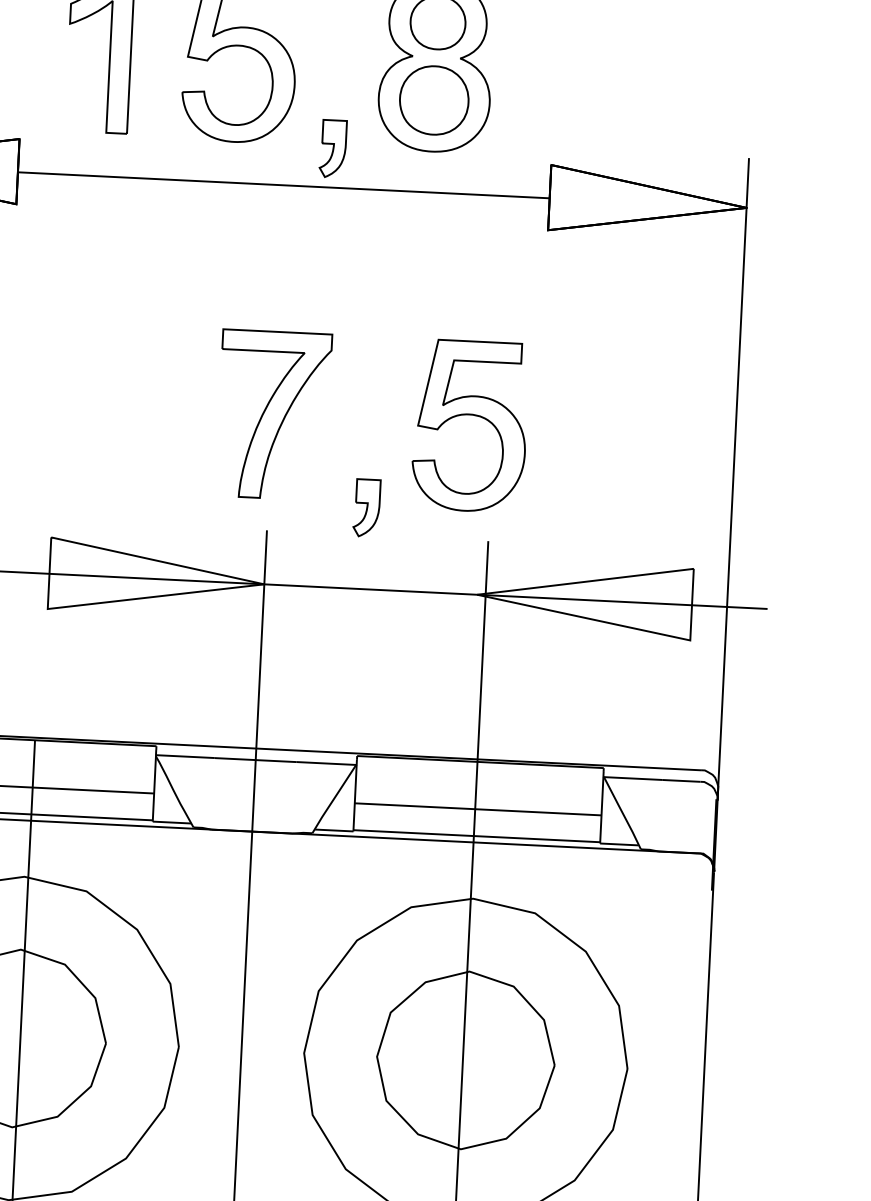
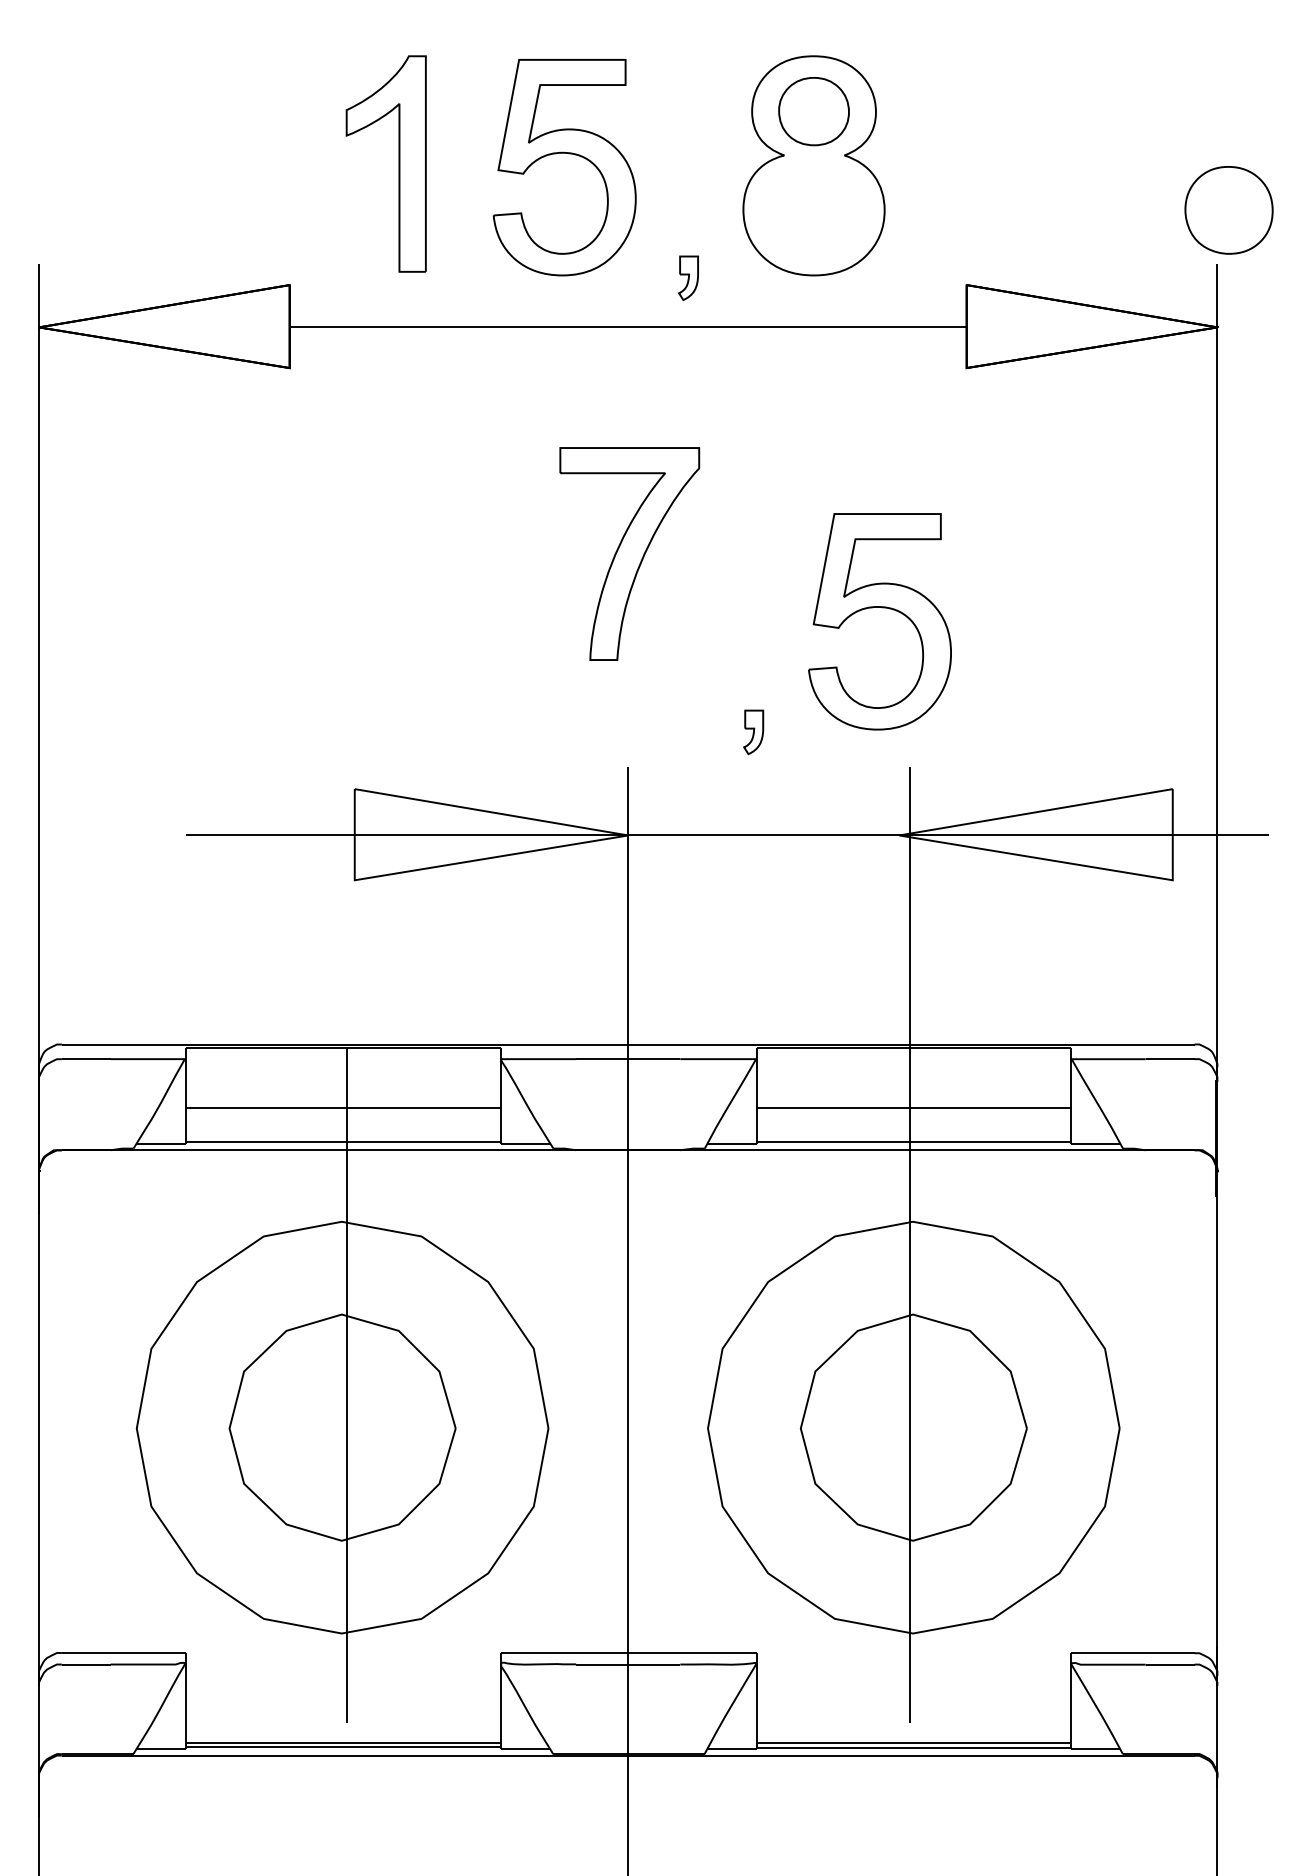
part: (433, 100) -> (1228, 210), moved
part: (333, 149) -> (688, 278), size x0.6
part: (273, 414) -> (629, 553), moved
part: (366, 508) -> (753, 732), size x0.6

